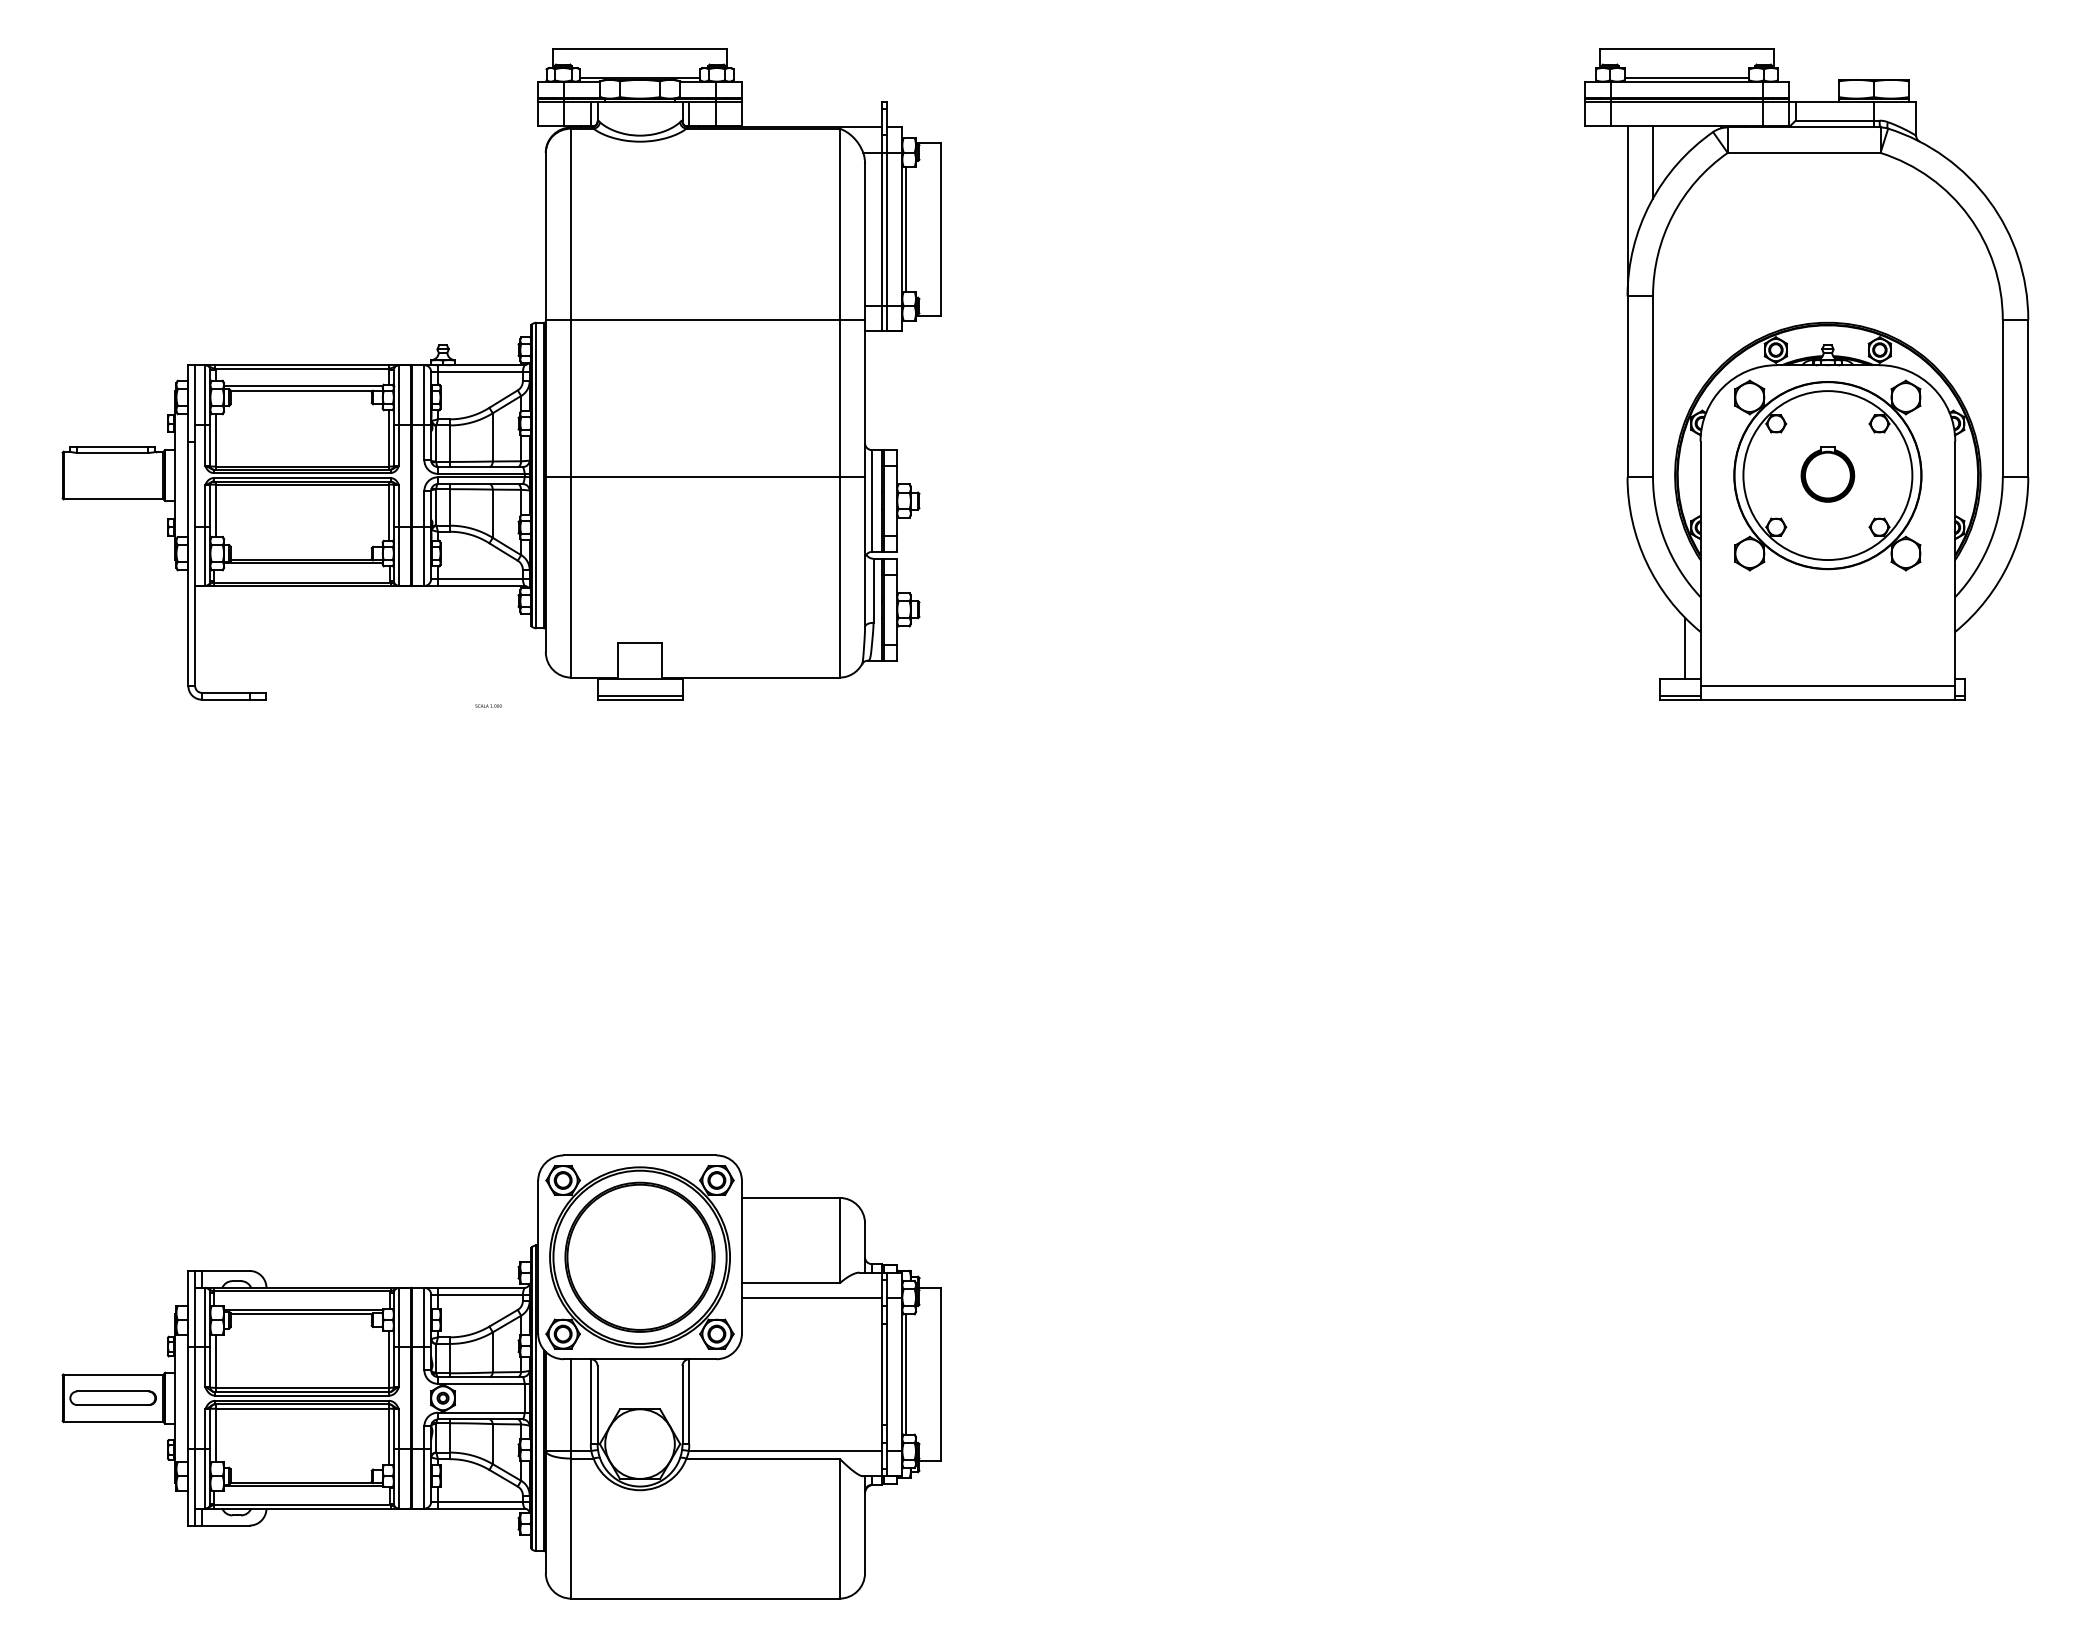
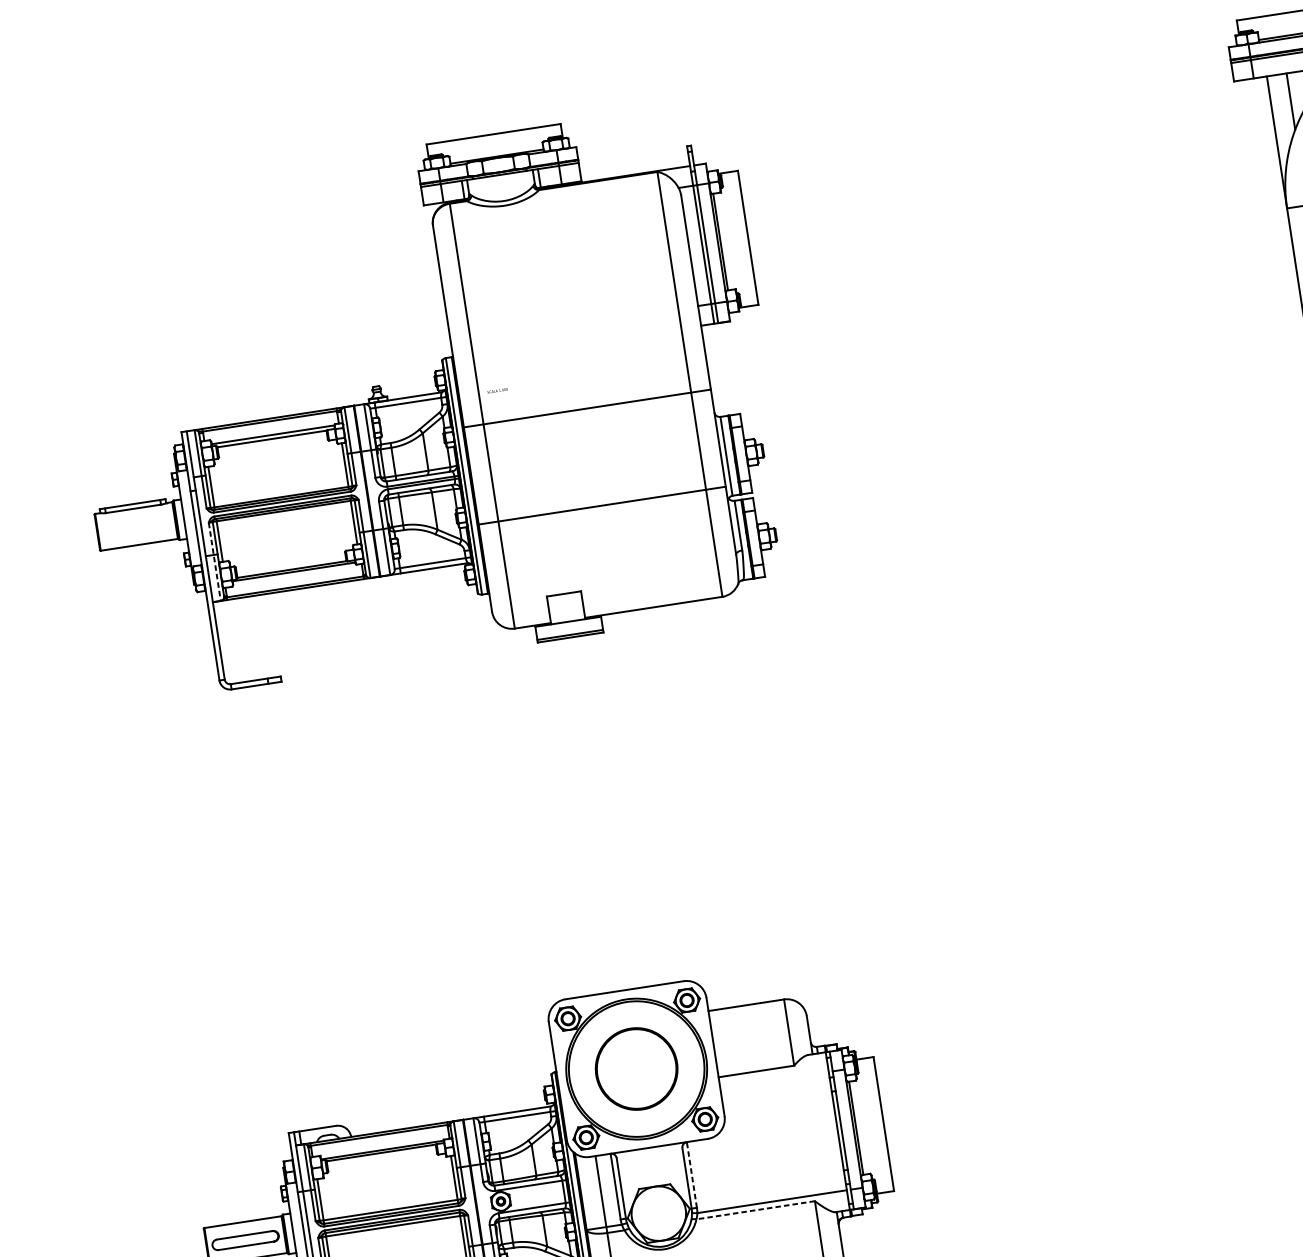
line: (705, 319) -> (587, 408), moved
line: (705, 477) -> (602, 505), moved
line: (205, 535) -> (214, 561), solid -> dashed
text: (488, 705) -> (497, 390), moved
part: (639, 1256) -> (636, 1068), size x0.7
line: (811, 1298) -> (774, 1080), removed
line: (689, 1401) -> (692, 1174), solid -> dashed
line: (763, 1458) -> (756, 1210), solid -> dashed

